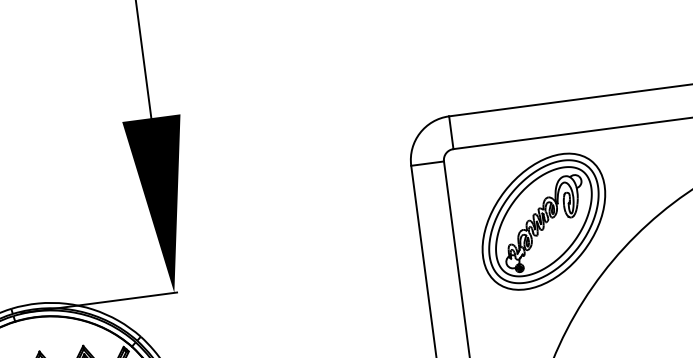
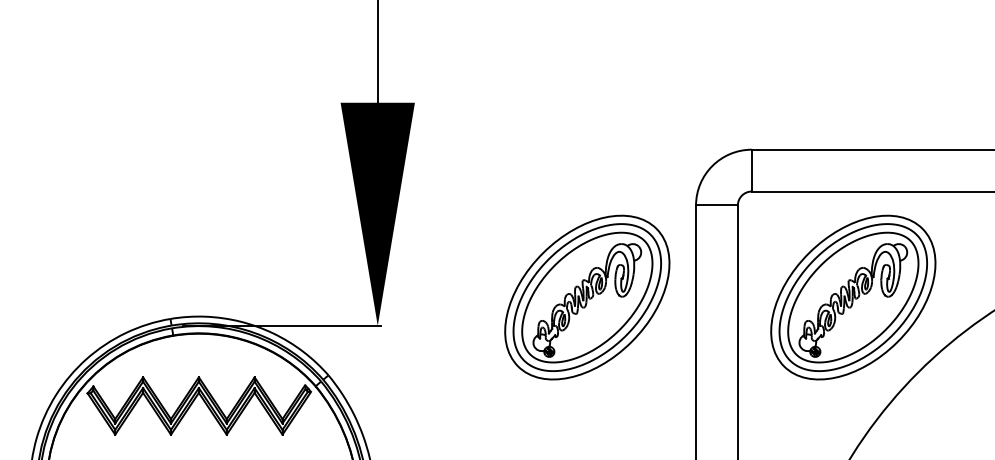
part: (335, 249) -> (587, 297), added

